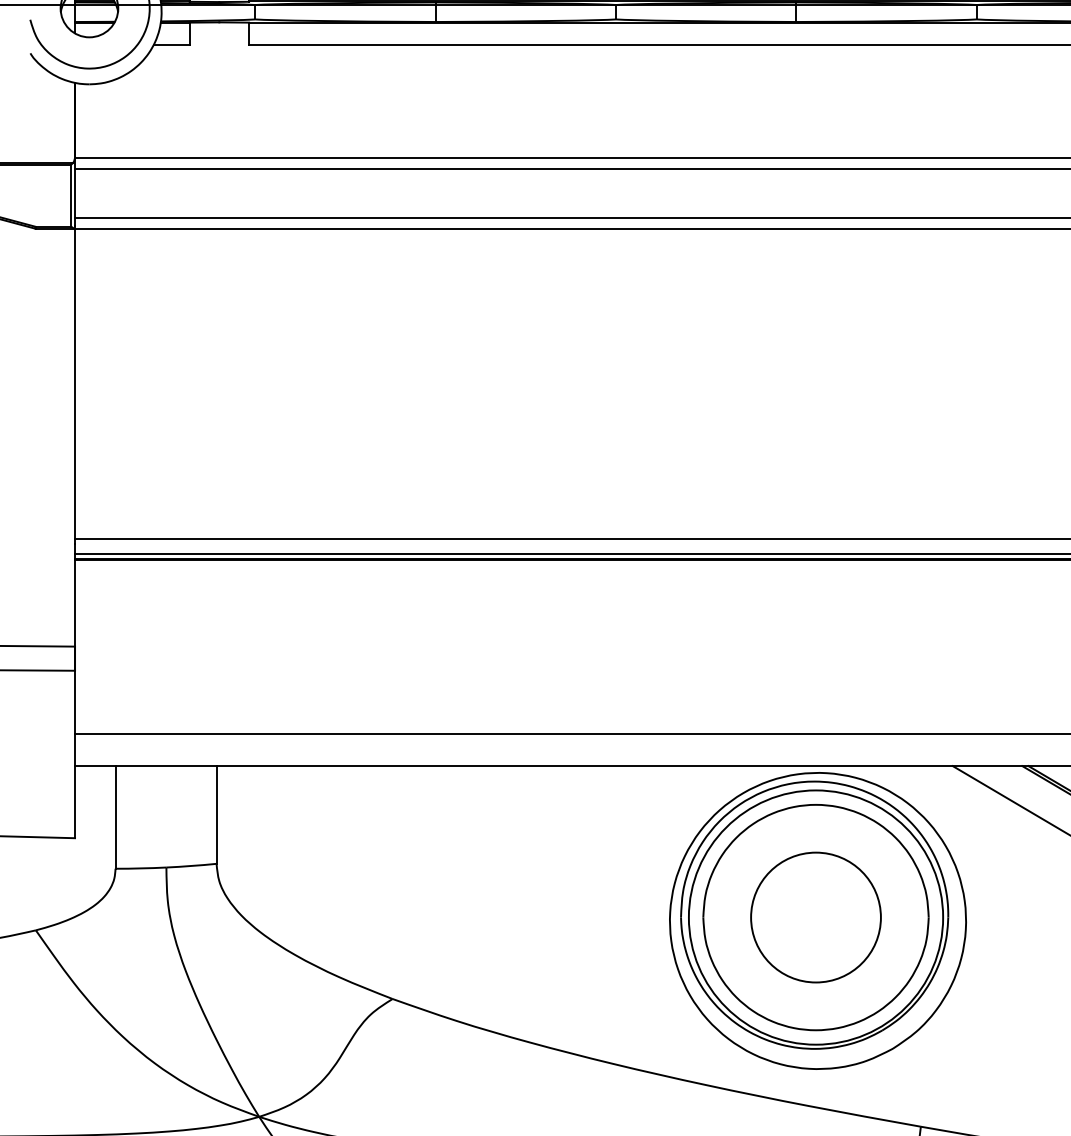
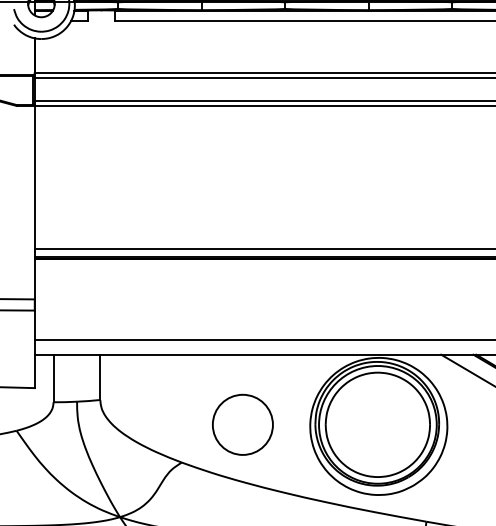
circle: (815, 916) -> (242, 424), moved

